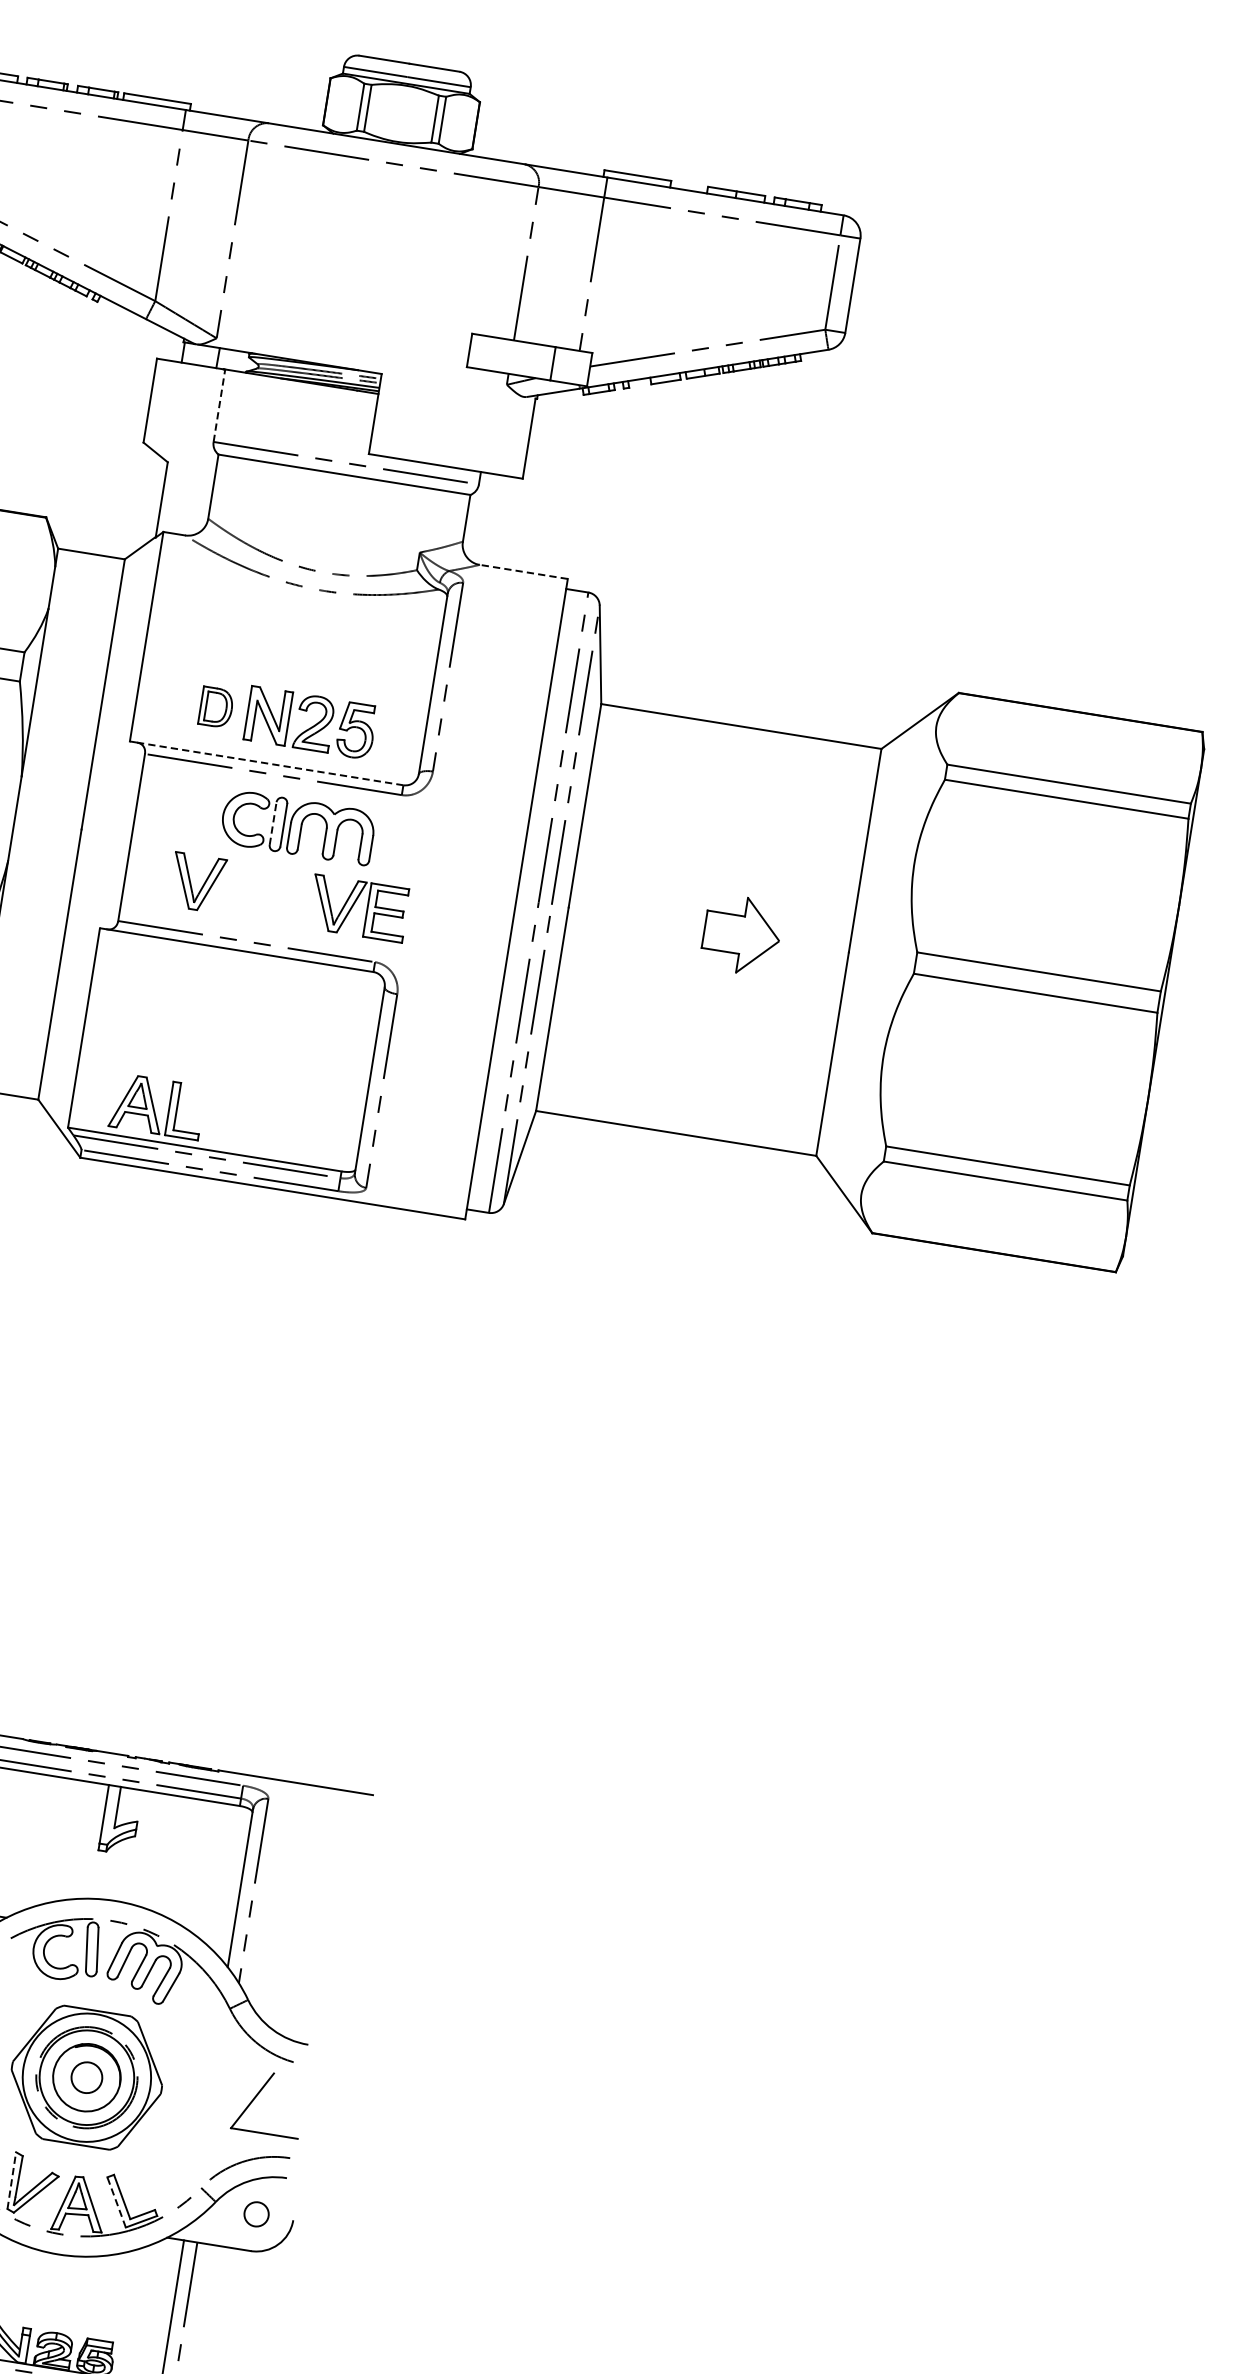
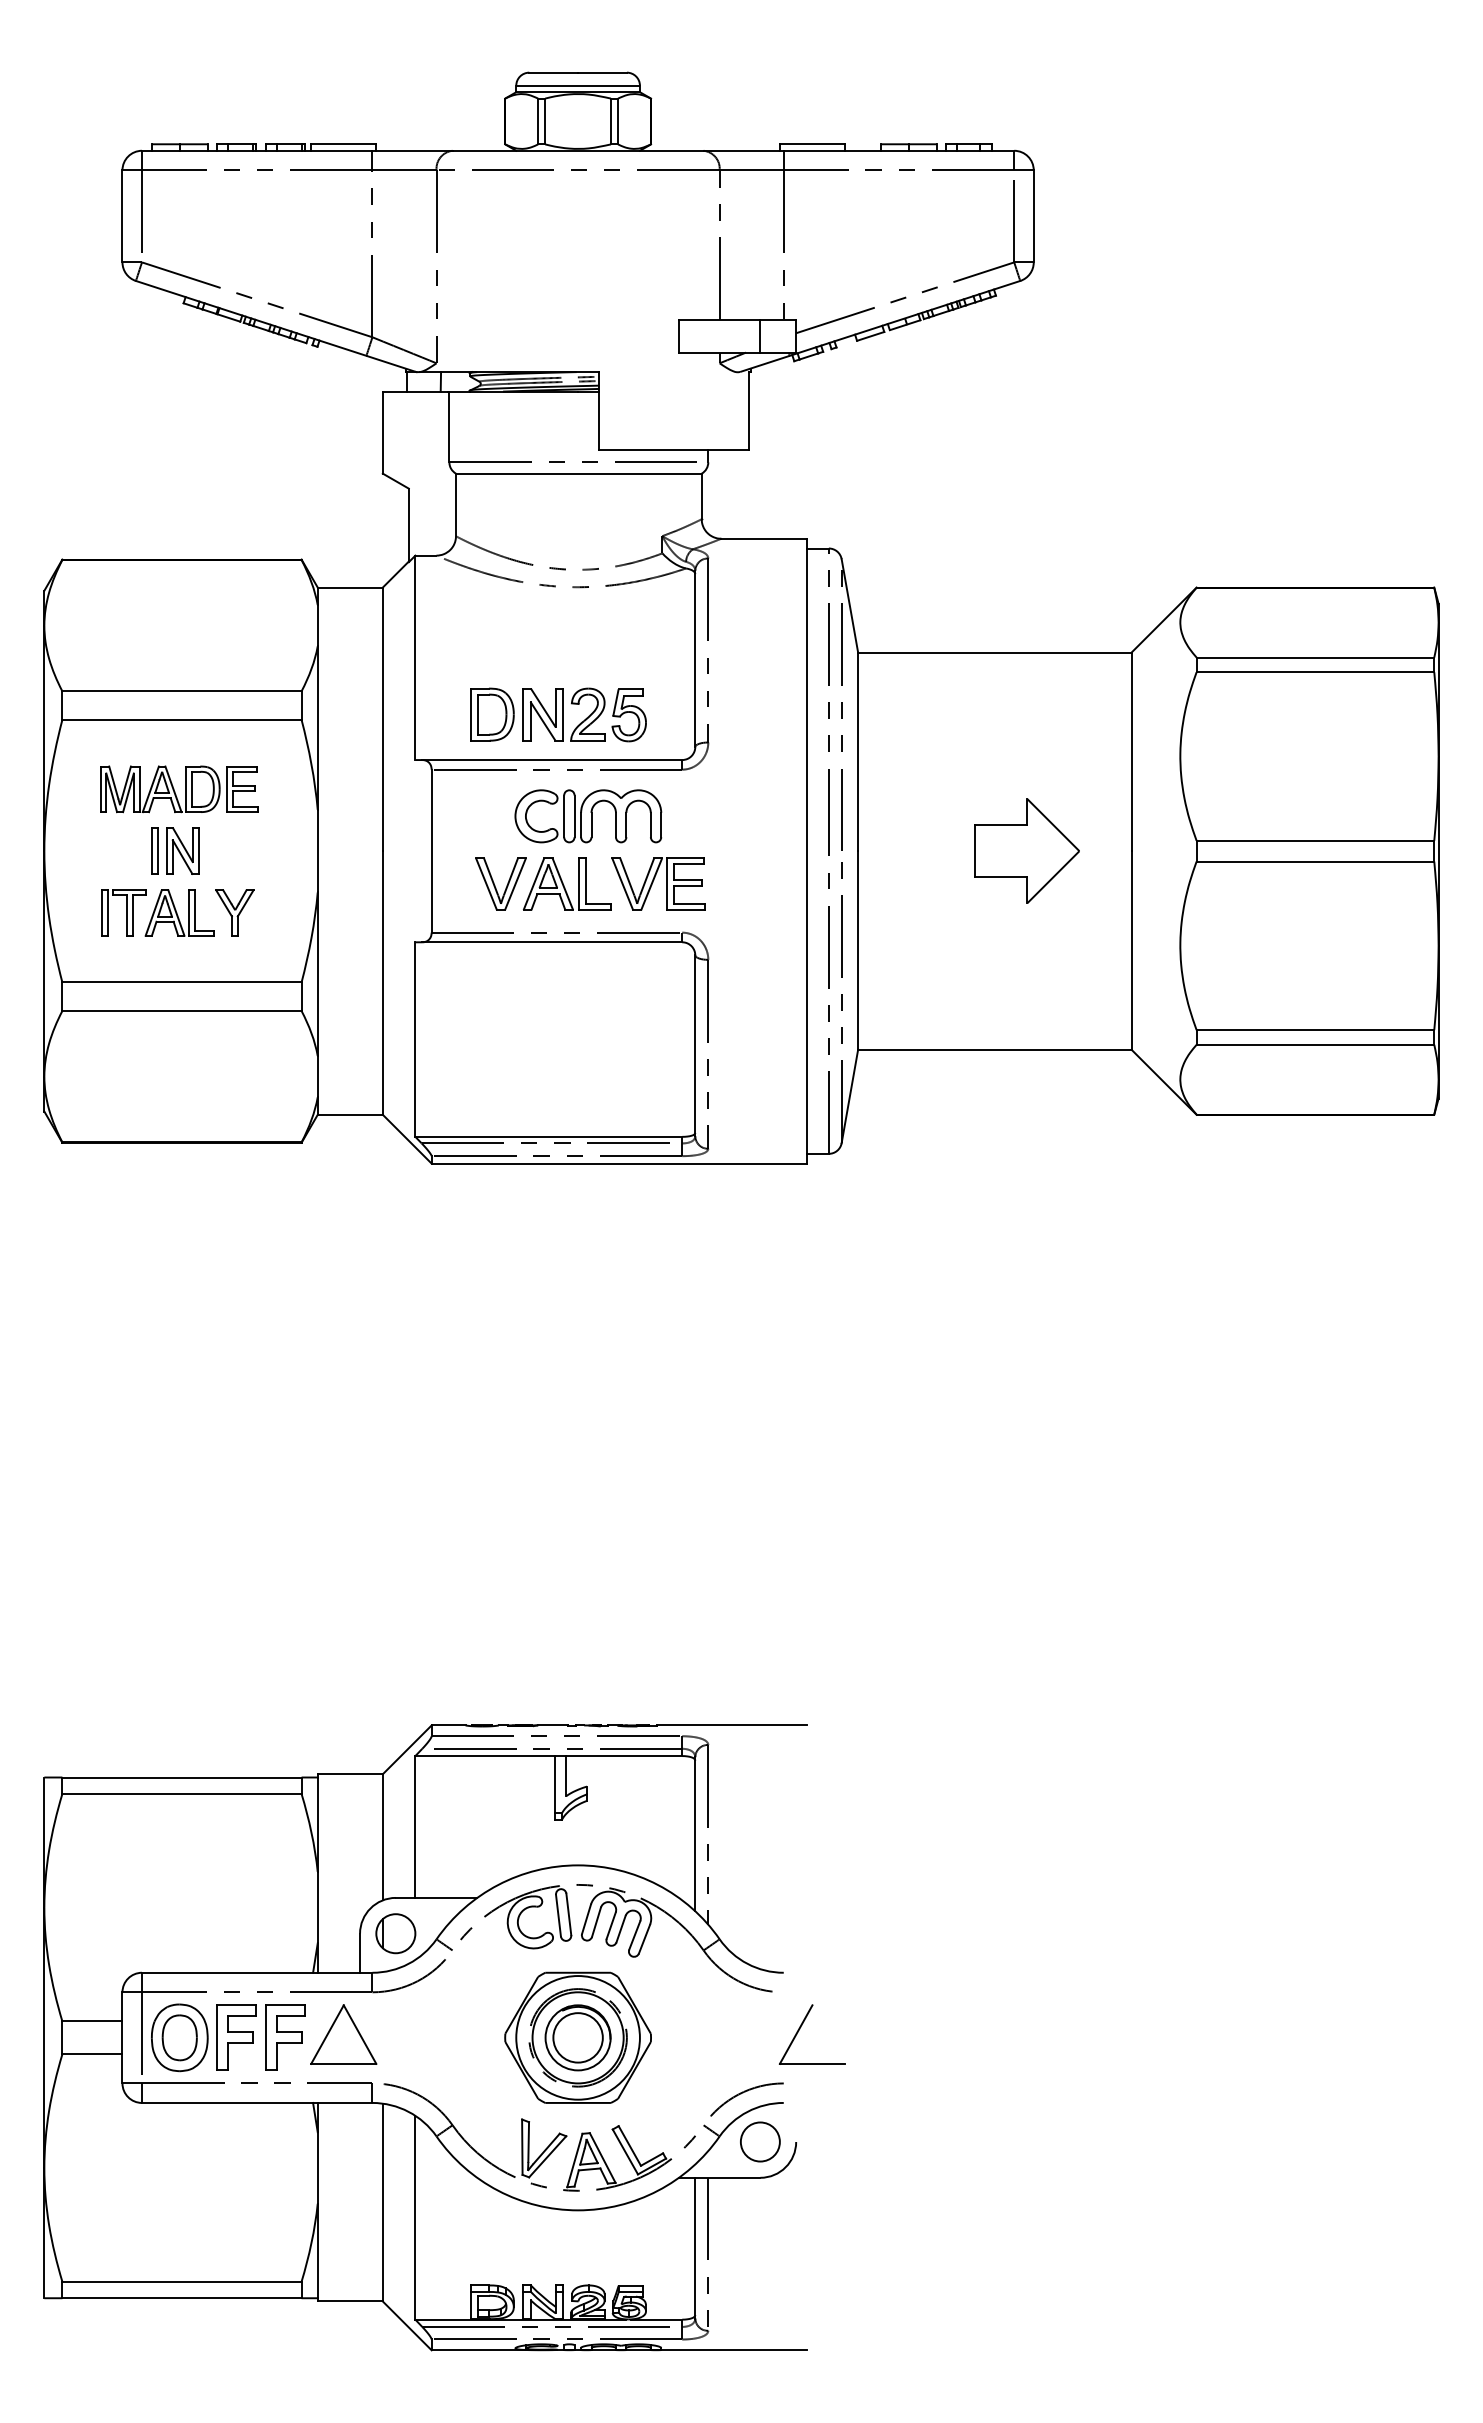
line: (219, 405) -> (449, 426), dashed -> solid
line: (524, 571) -> (764, 538), dashed -> solid
part: (216, 707) -> (492, 714), size x1.43
line: (270, 764) -> (552, 760), dashed -> solid
line: (273, 823) -> (564, 816), dashed -> solid
part: (741, 934) -> (1026, 850), size x1.43
part: (156, 1105) -> (566, 883), moved
circle: (86, 2077) -> (577, 2037), size x1.67
part: (257, 2096) -> (800, 2029), moved
line: (11, 2180) -> (522, 2147), dashed -> solid
line: (116, 2201) -> (625, 2151), dashed -> solid
circle: (255, 2213) -> (759, 2141), size x1.67

